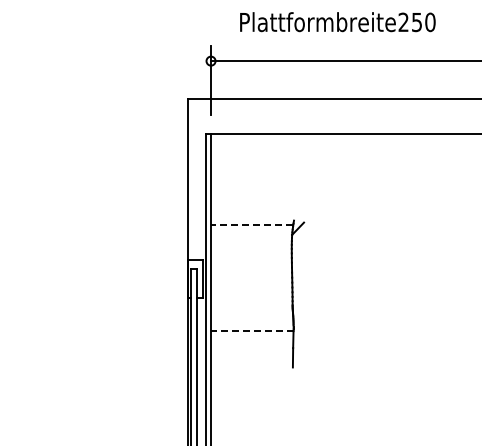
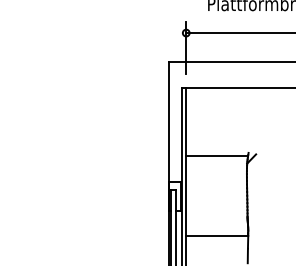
line: (251, 225) -> (216, 156), dashed -> solid
line: (251, 330) -> (216, 235), dashed -> solid

